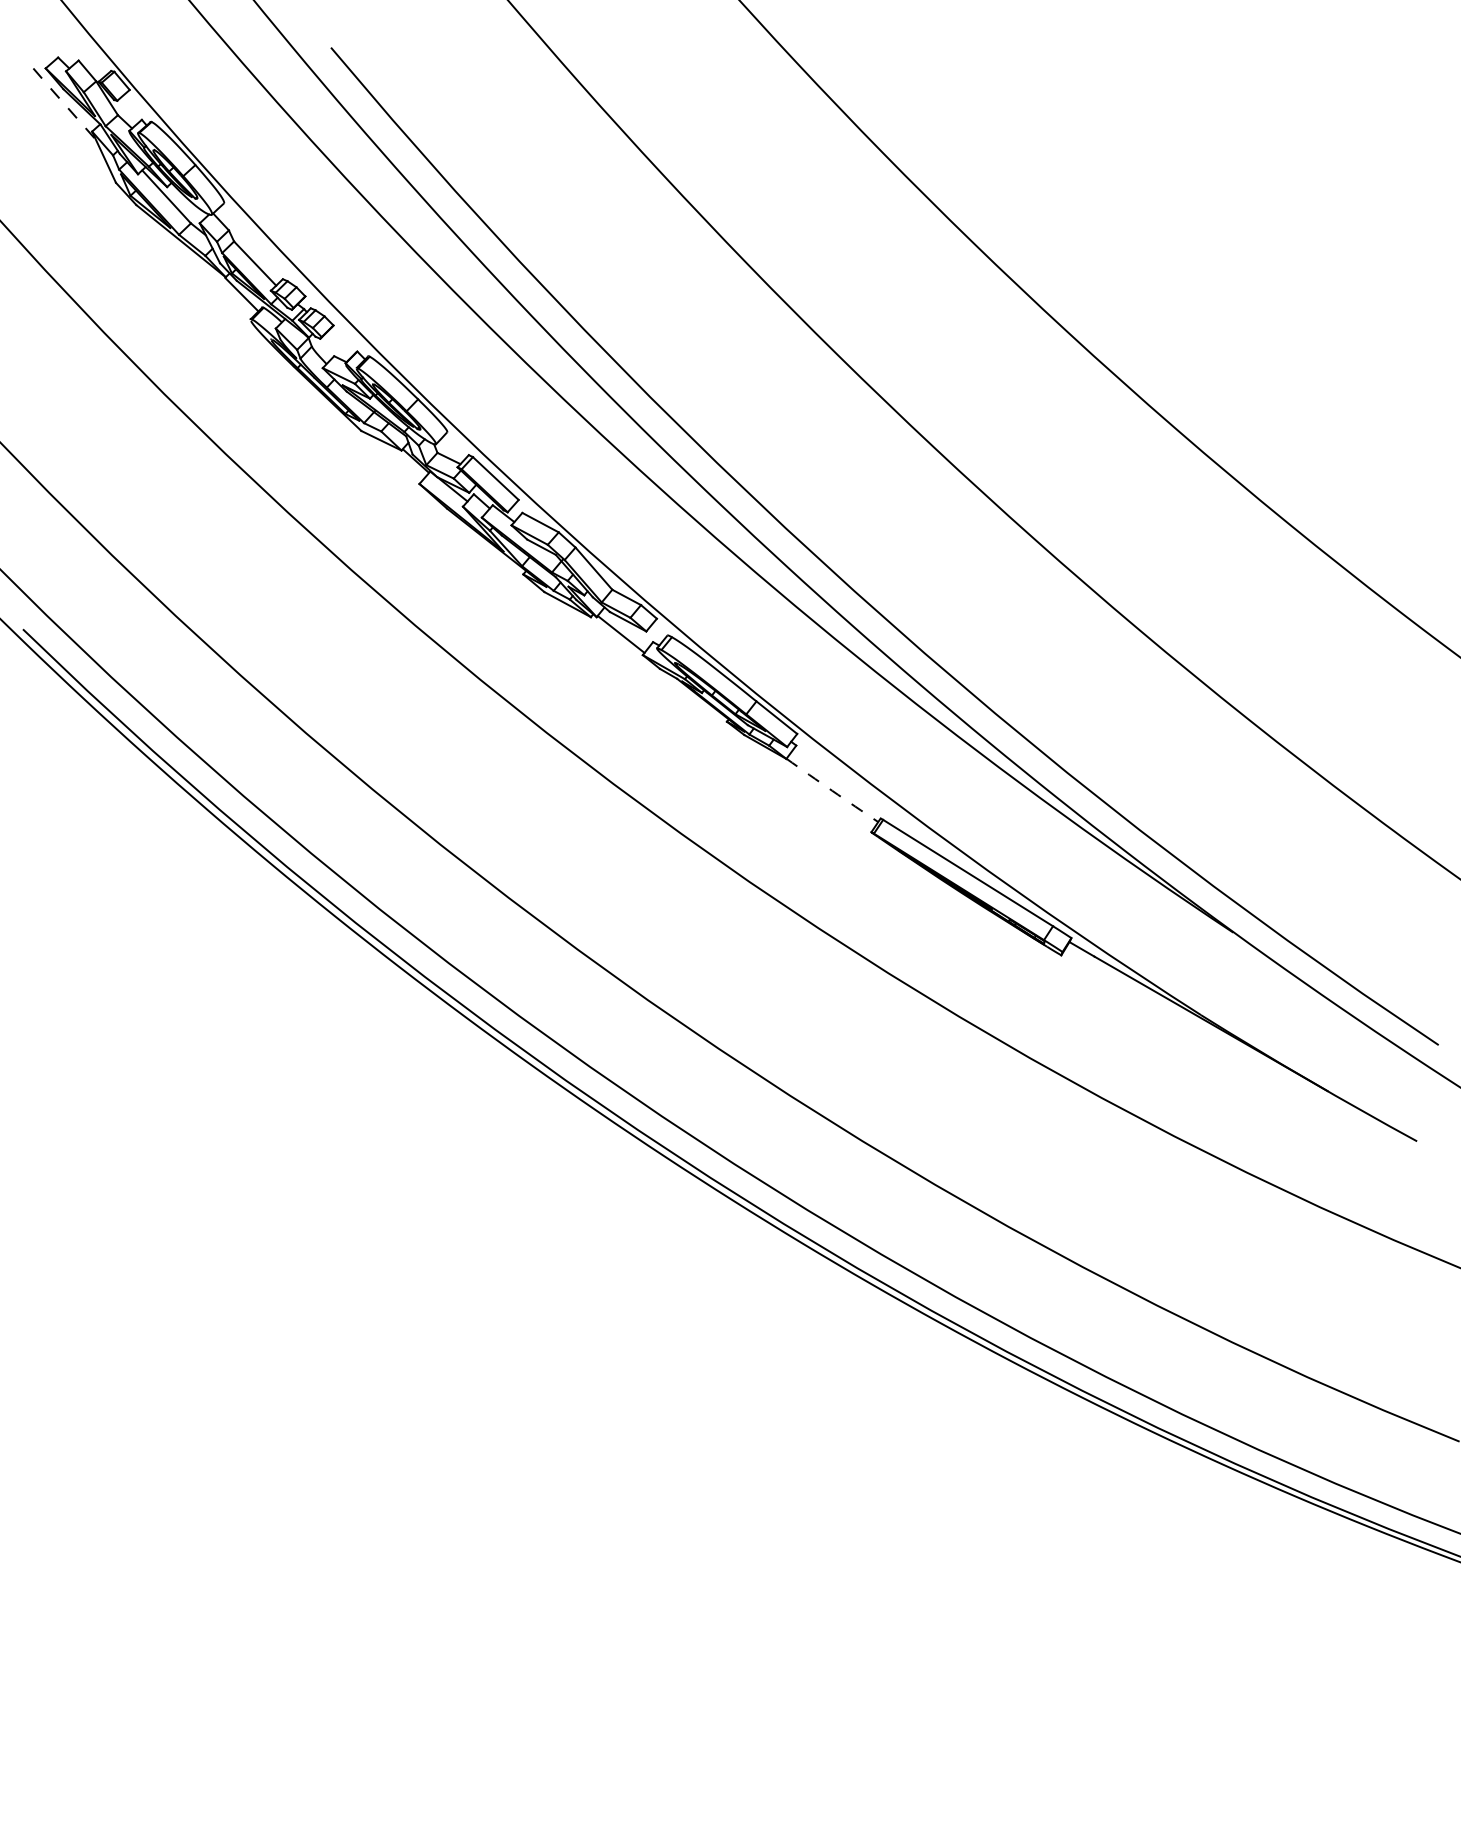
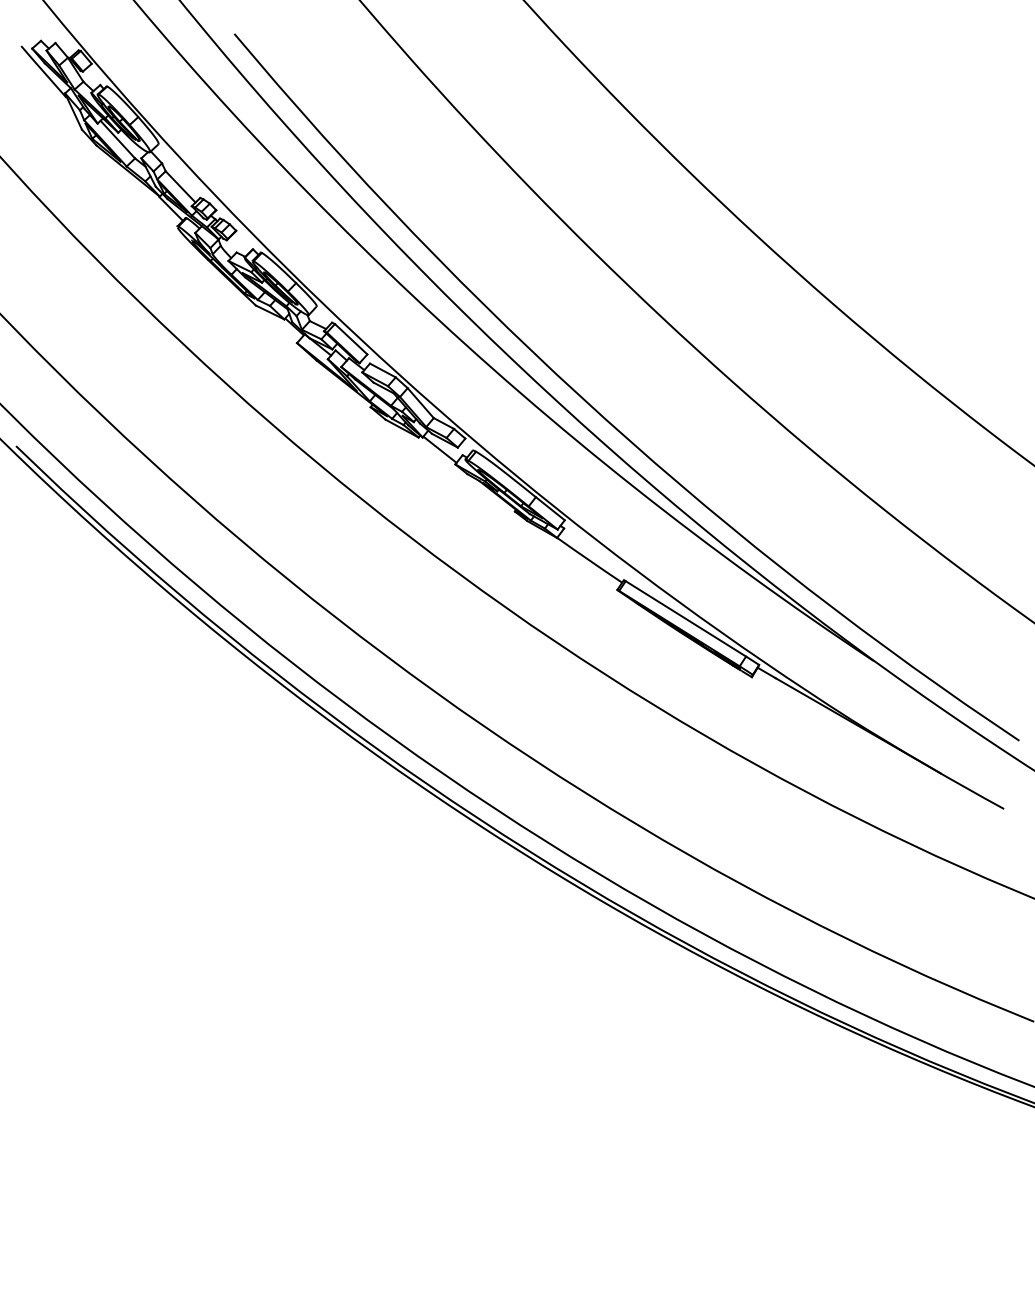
line: (61, 100) -> (43, 71), dashed -> solid
arc: (832, 790) -> (589, 560), dashed -> solid

